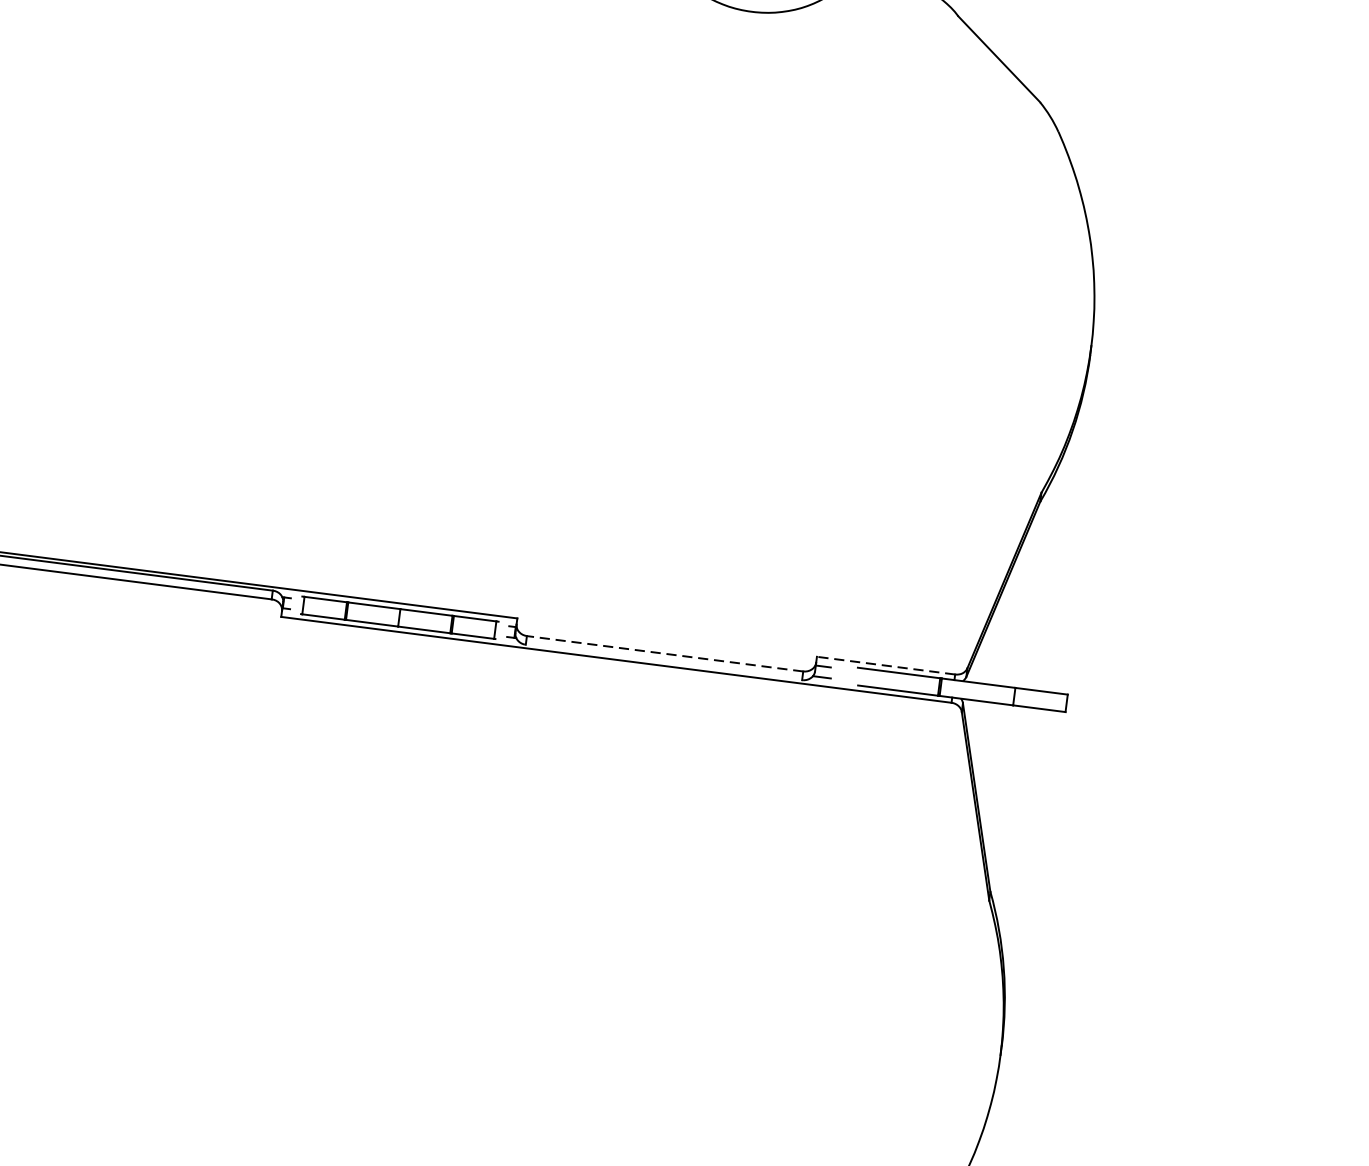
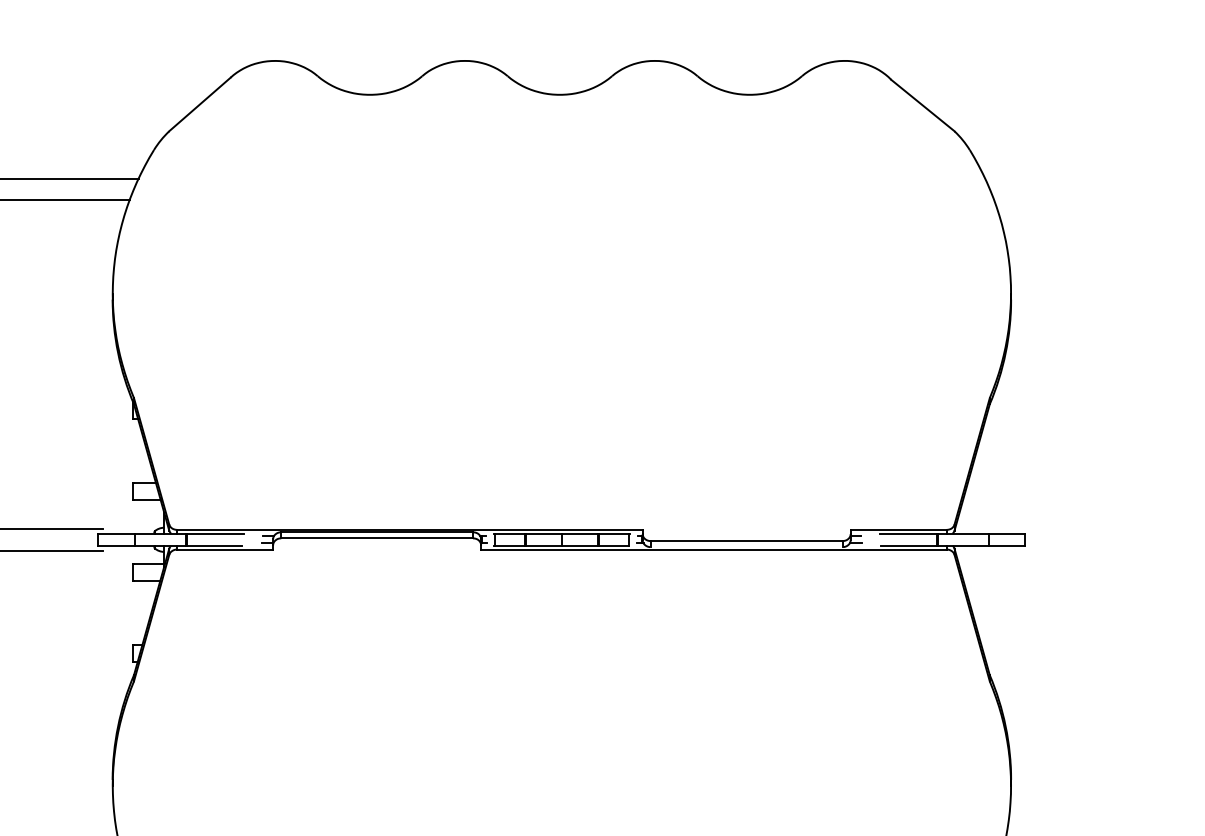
line: (664, 654) -> (746, 541), dashed -> solid
line: (885, 665) -> (898, 529), dashed -> solid

